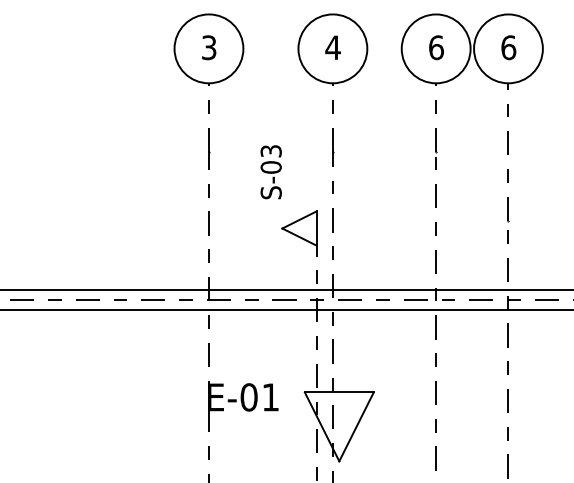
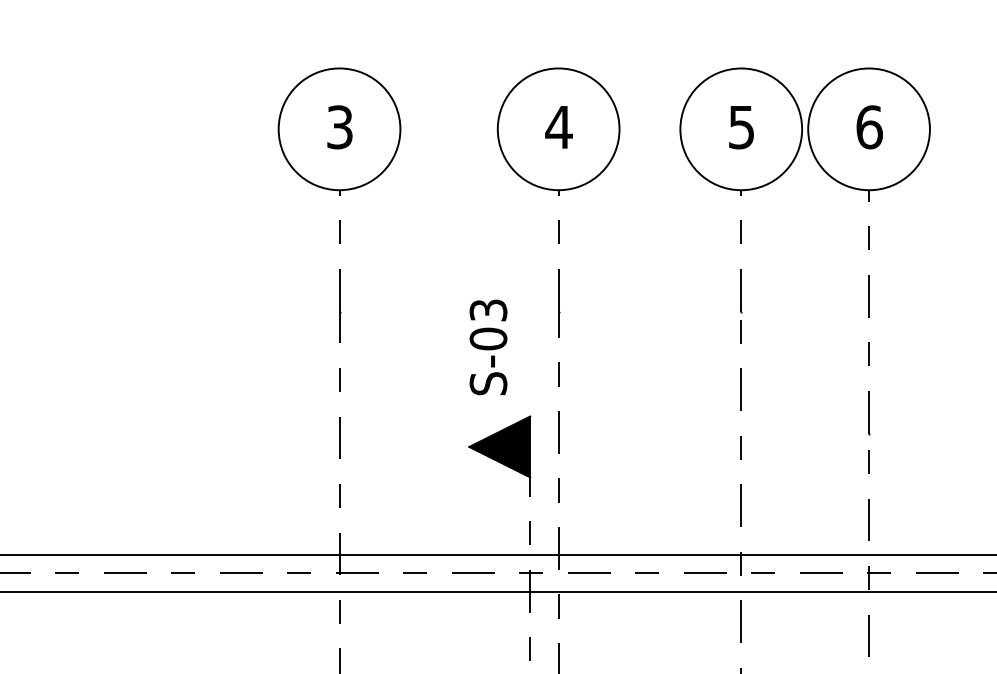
text: (436, 47) -> (741, 126), 6 -> 5
text: (270, 172) -> (487, 347), moved
fill: (299, 228) -> (499, 446), added

